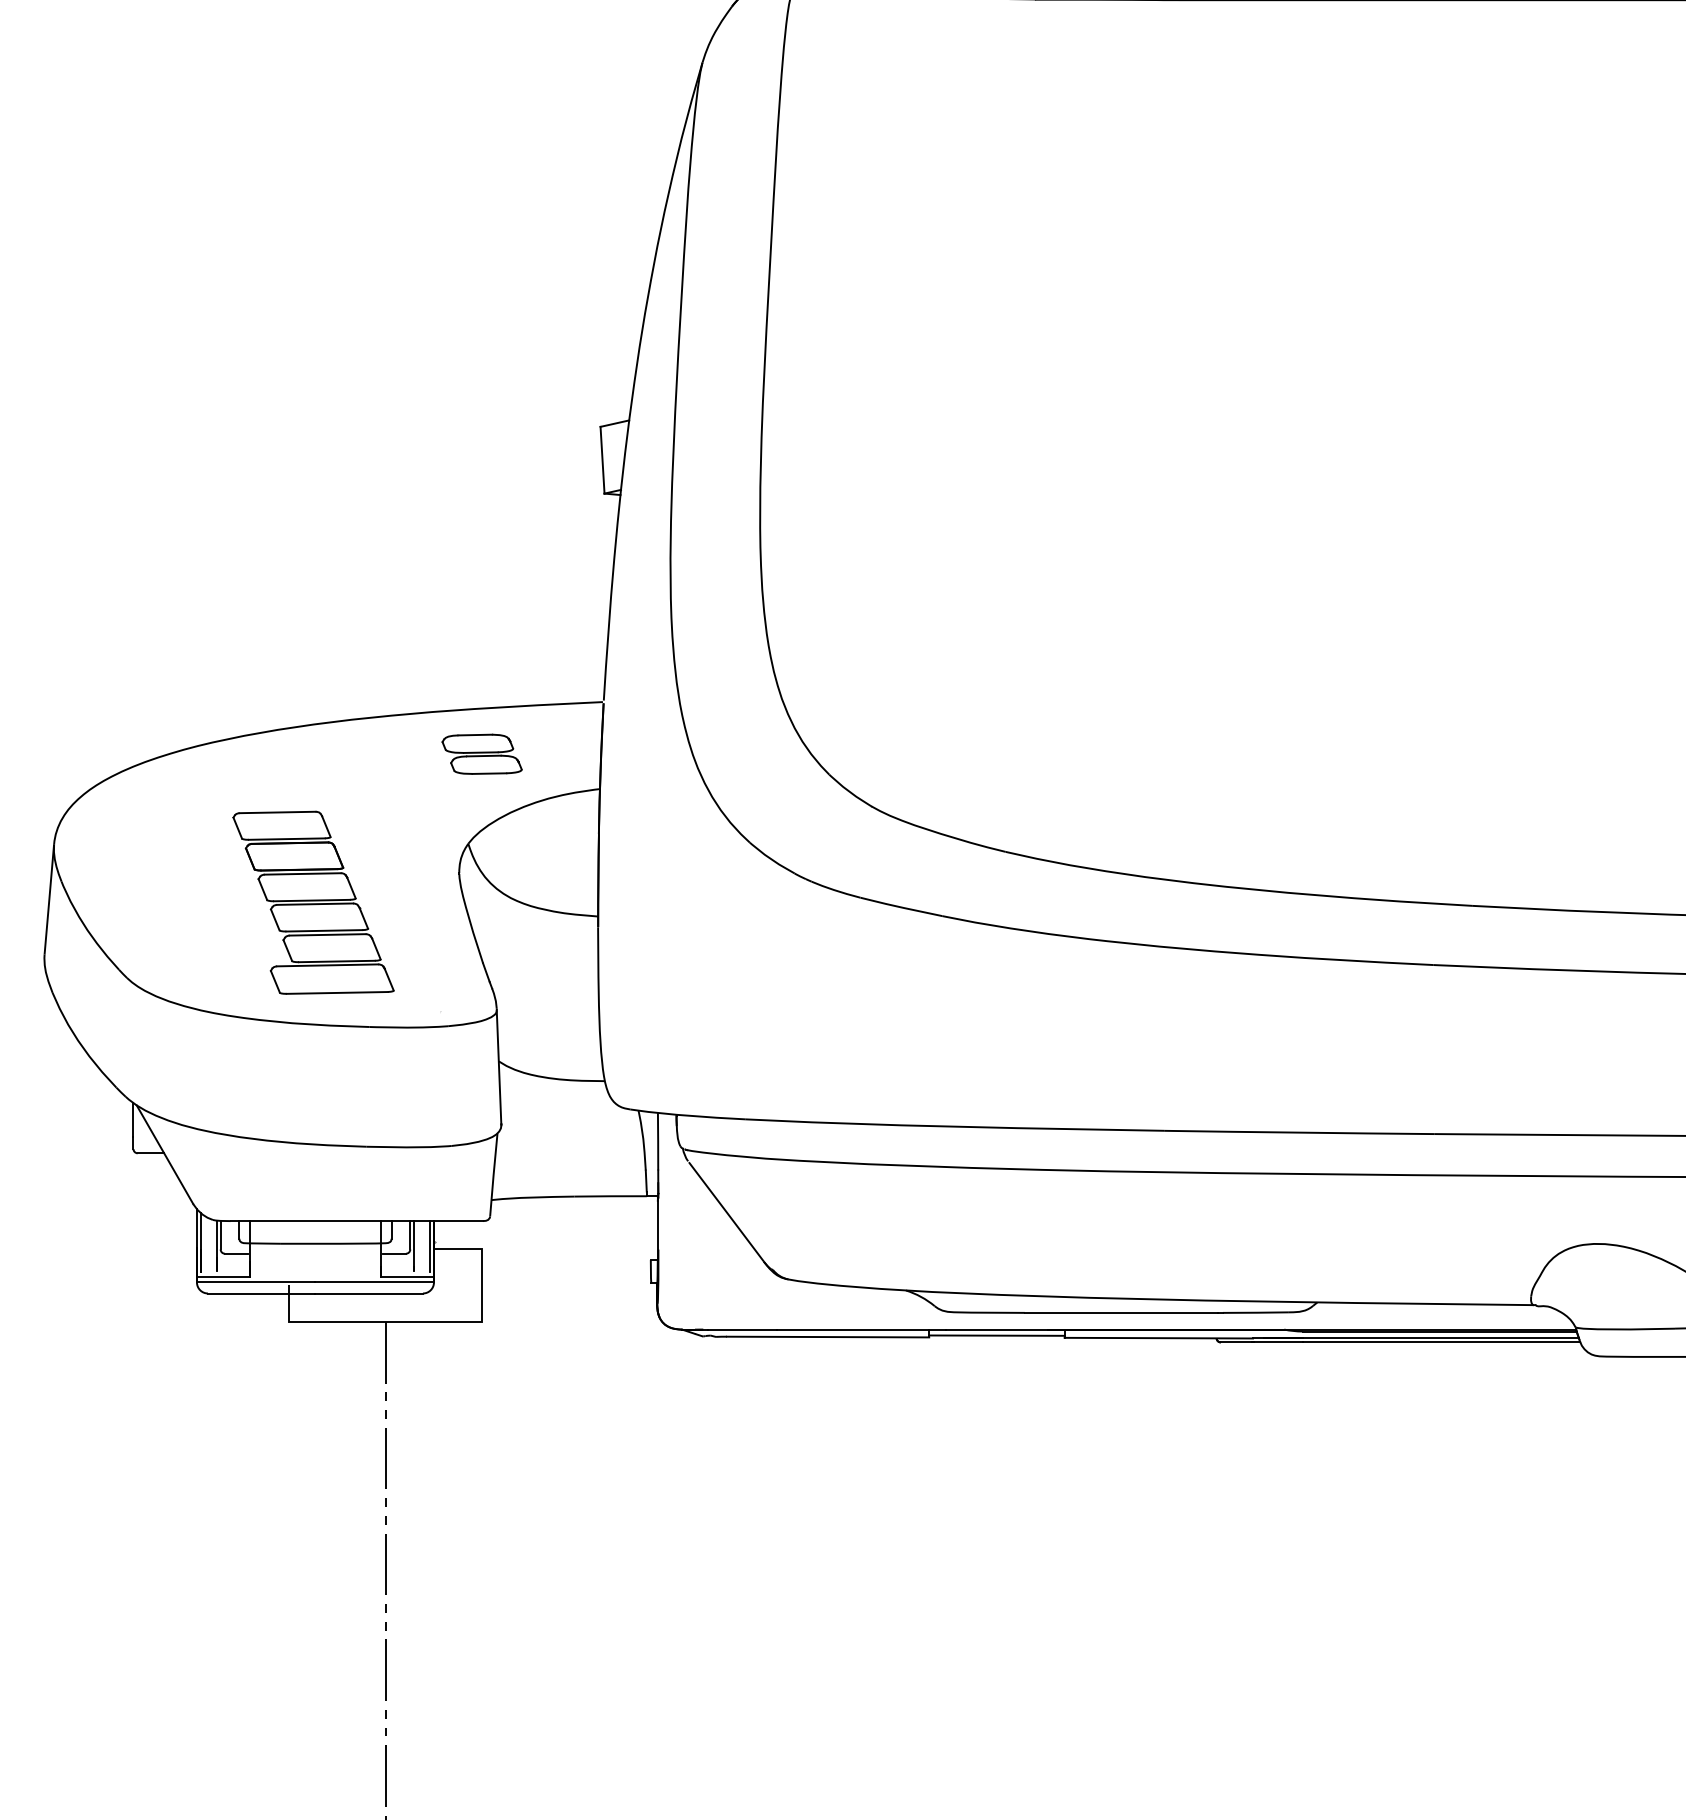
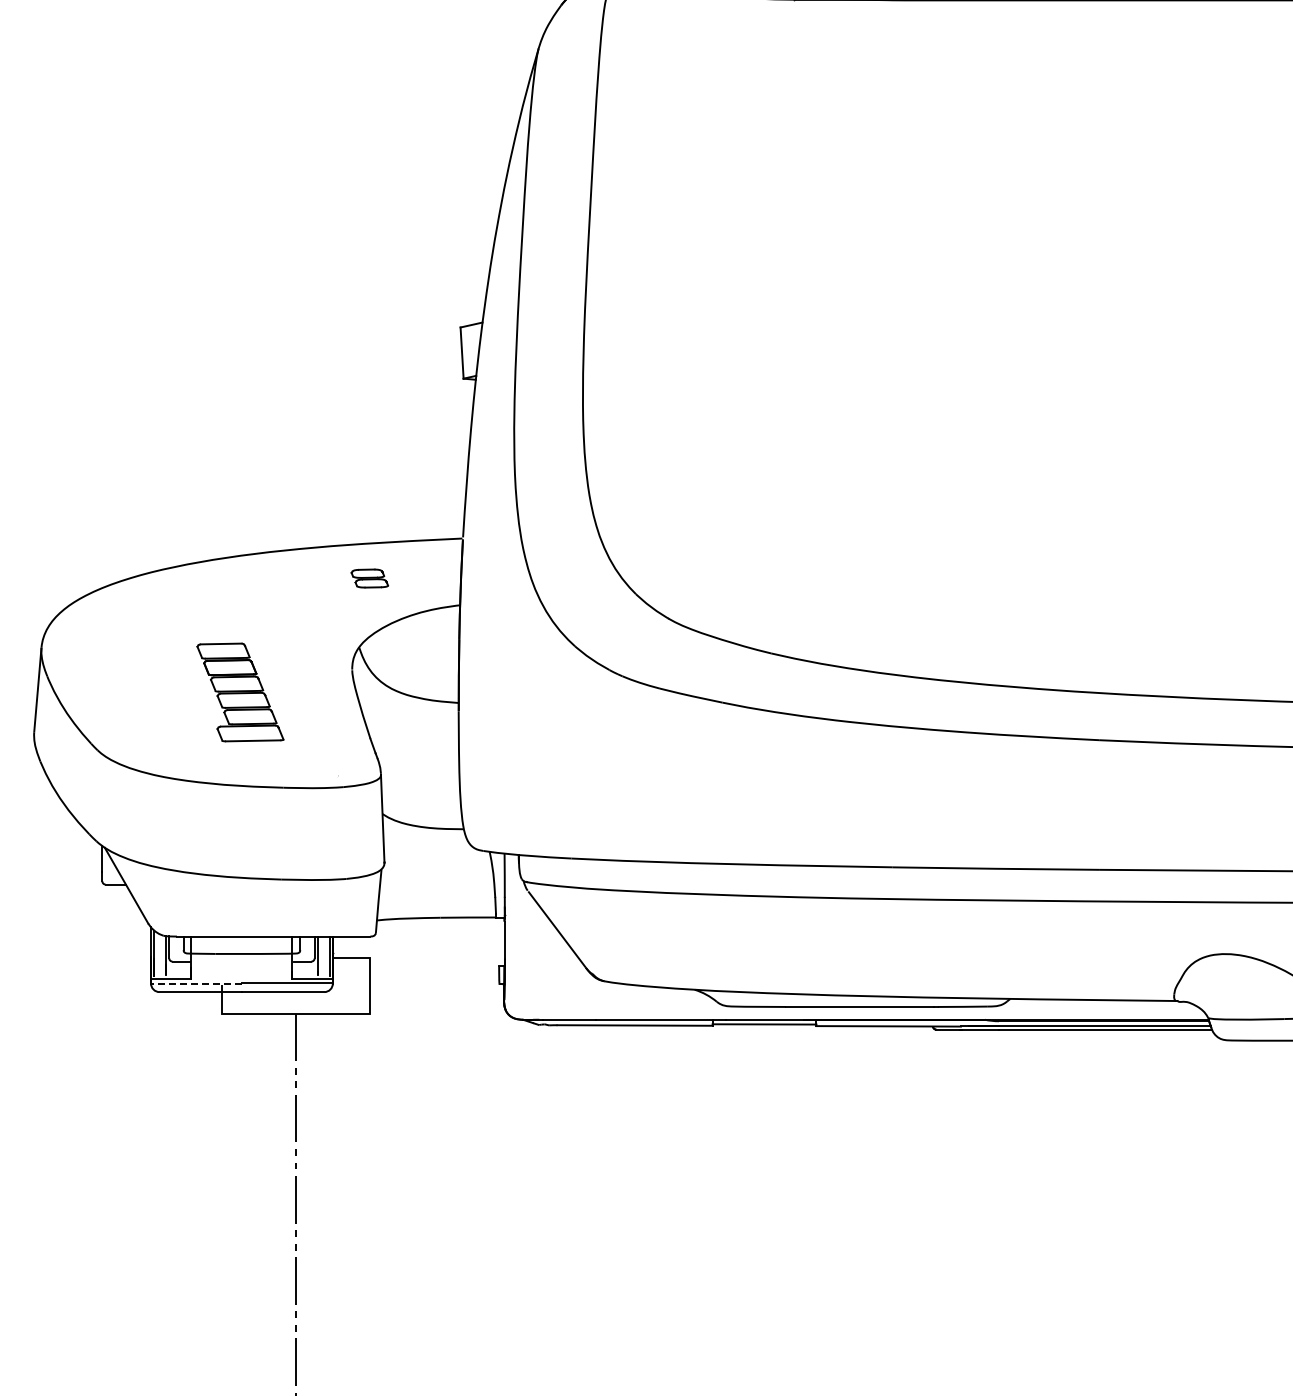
part: (481, 754) -> (369, 578), size x0.6
part: (313, 902) -> (240, 692), size x0.7
line: (256, 1282) -> (196, 983), solid -> dashed

